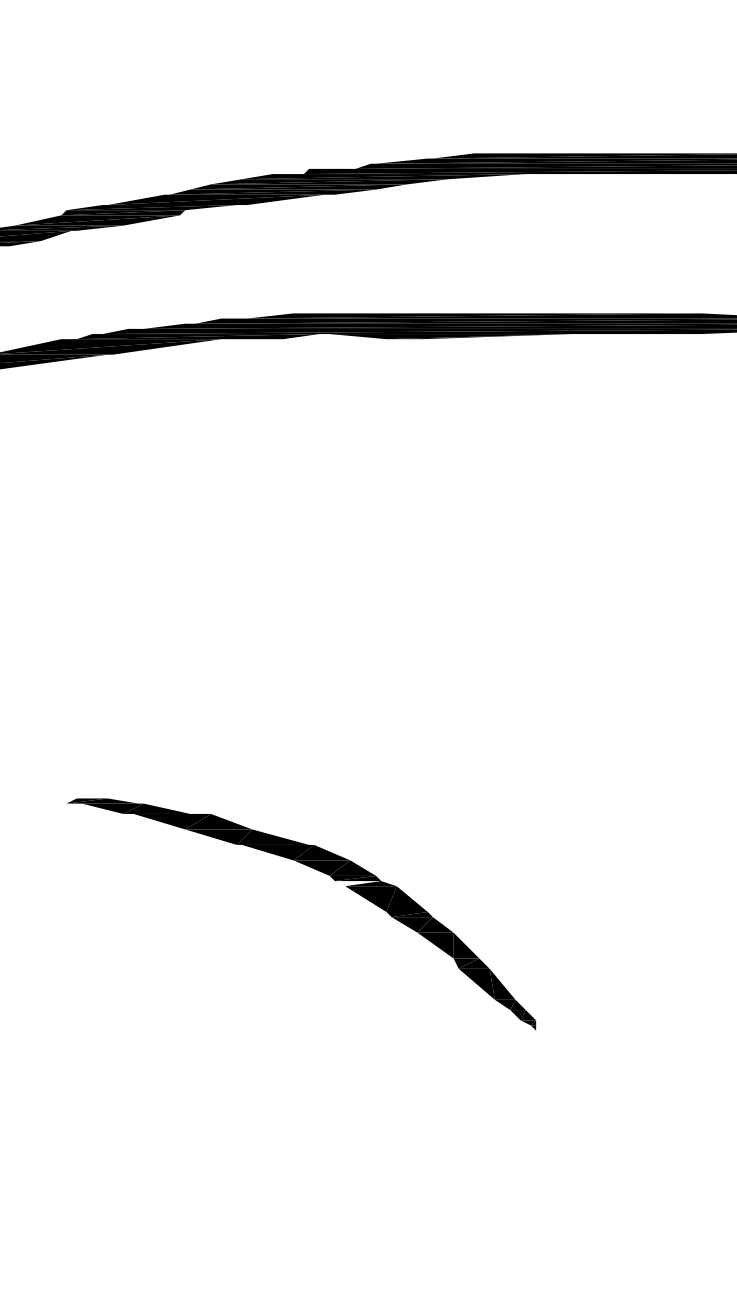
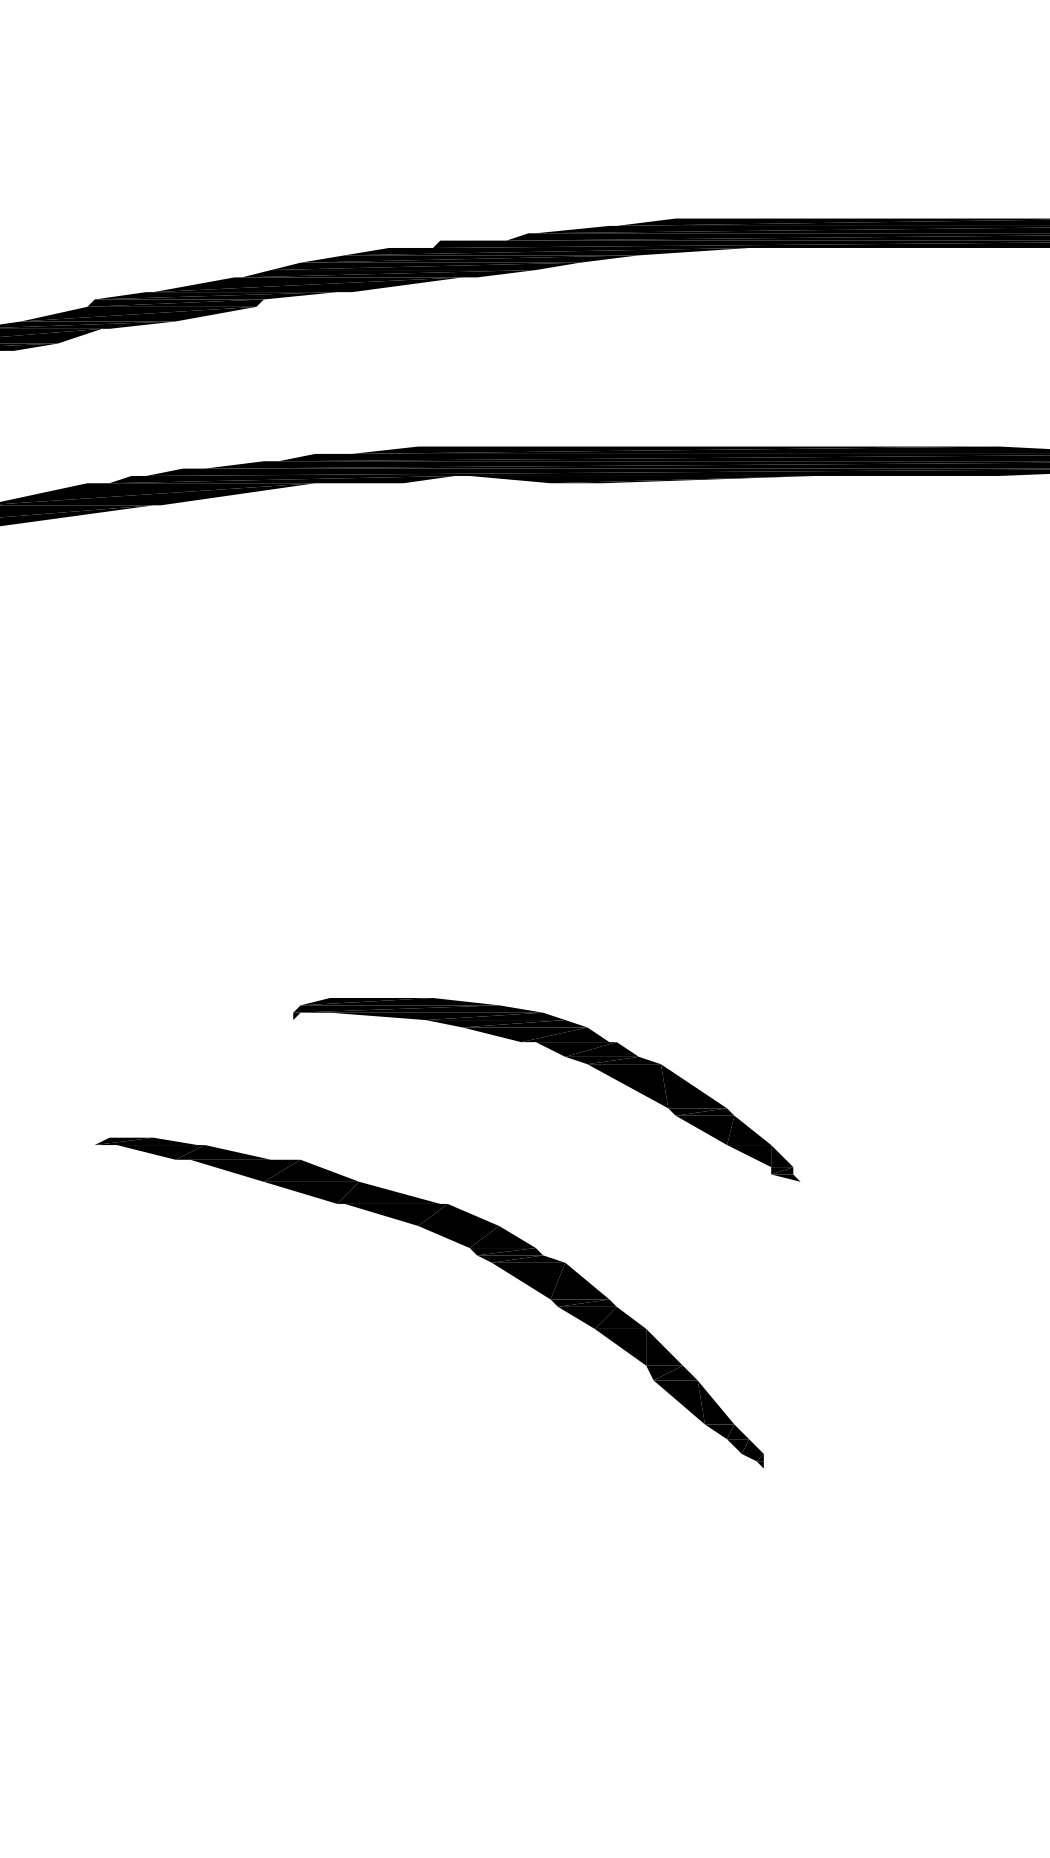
part: (394, 740) -> (562, 1055), added
fill: (357, 883) -> (509, 1258), added

